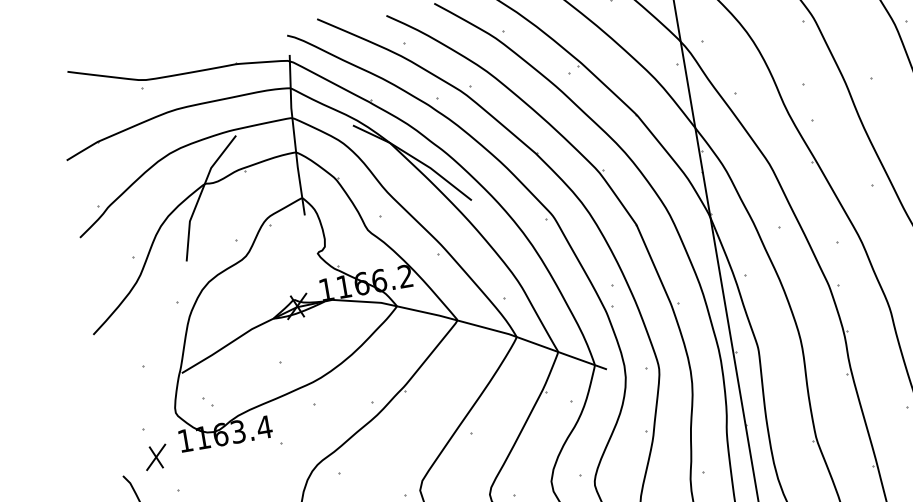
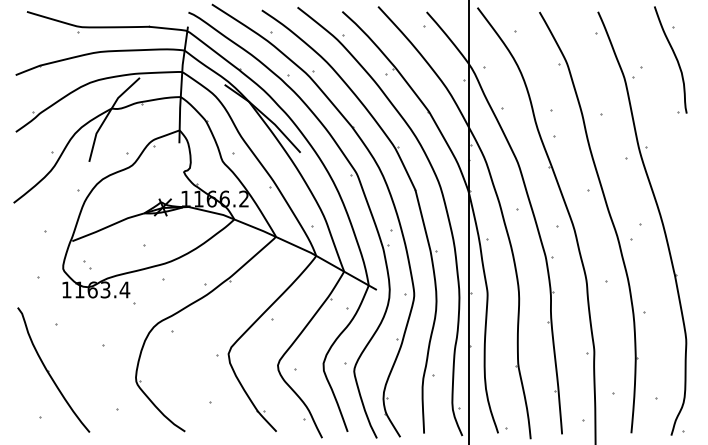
part: (155, 457) -> (43, 298), removed

